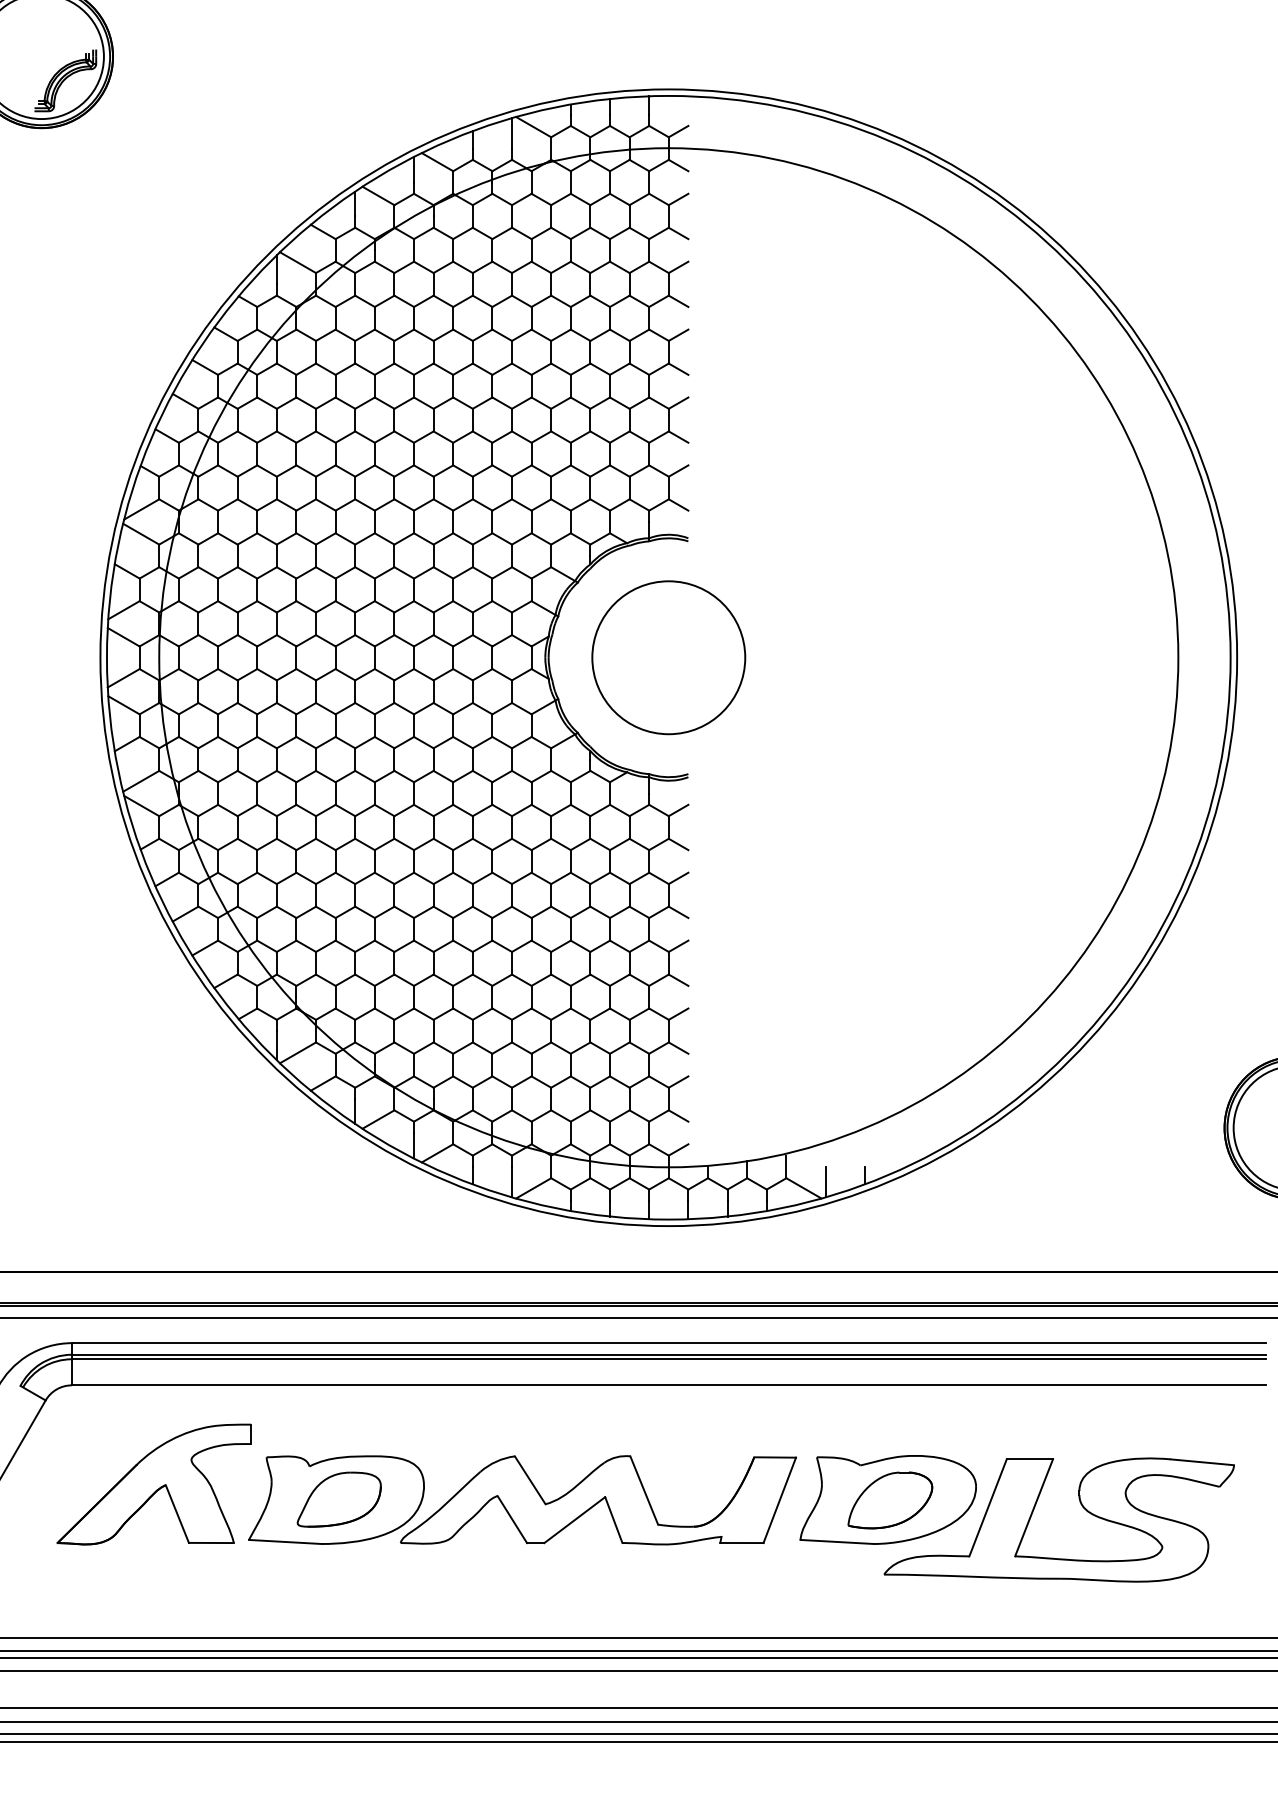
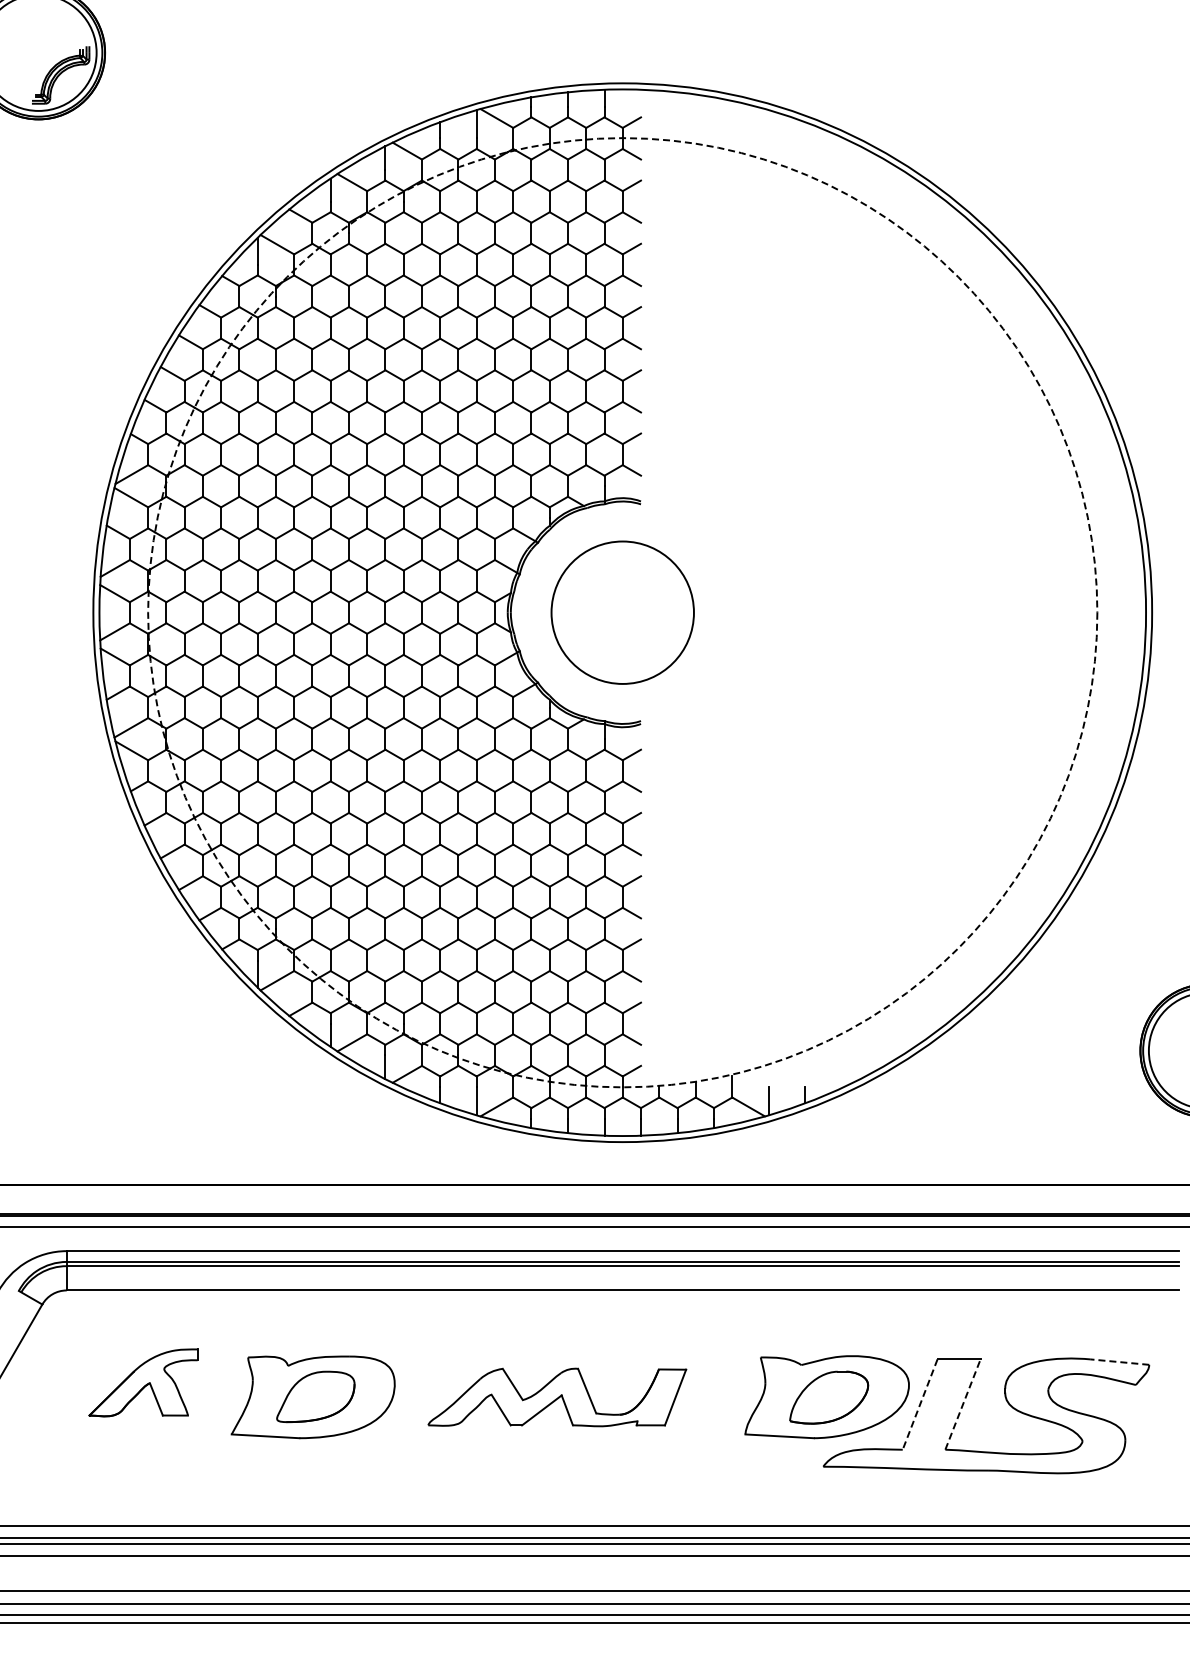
circle: (668, 657) -> (622, 612), solid -> dashed
line: (1202, 1462) -> (1119, 1362), solid -> dashed
part: (154, 1484) -> (143, 1382), size x0.6
part: (598, 1500) -> (557, 1397), size x0.7
line: (1034, 1507) -> (963, 1404), solid -> dashed
line: (987, 1508) -> (919, 1405), solid -> dashed

